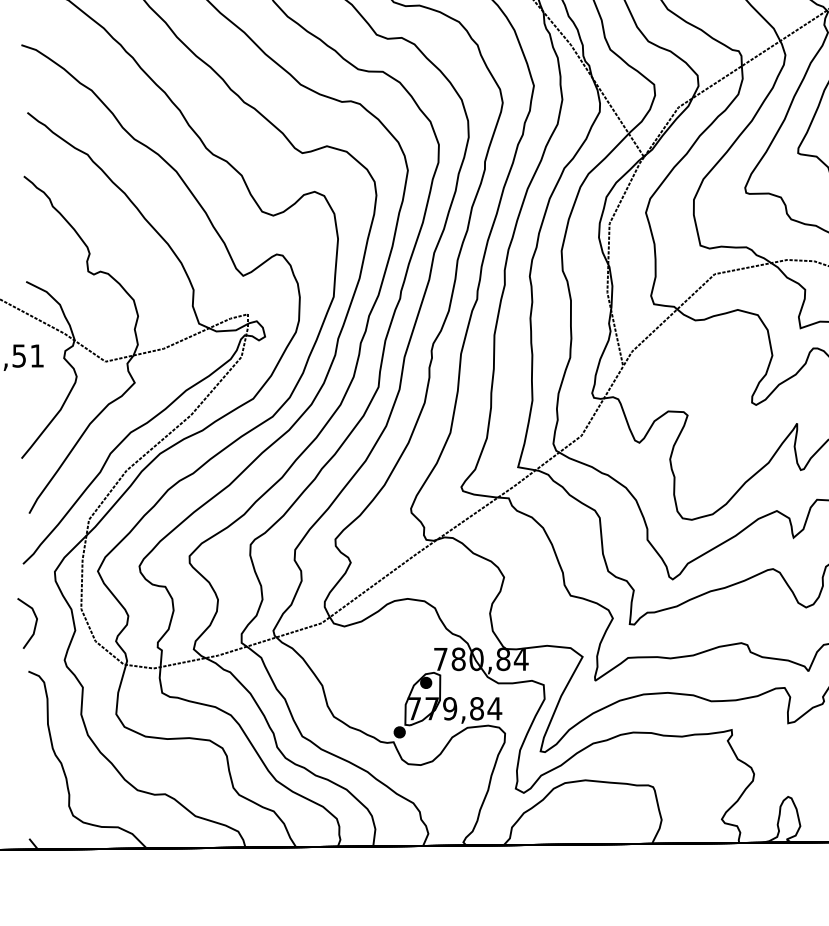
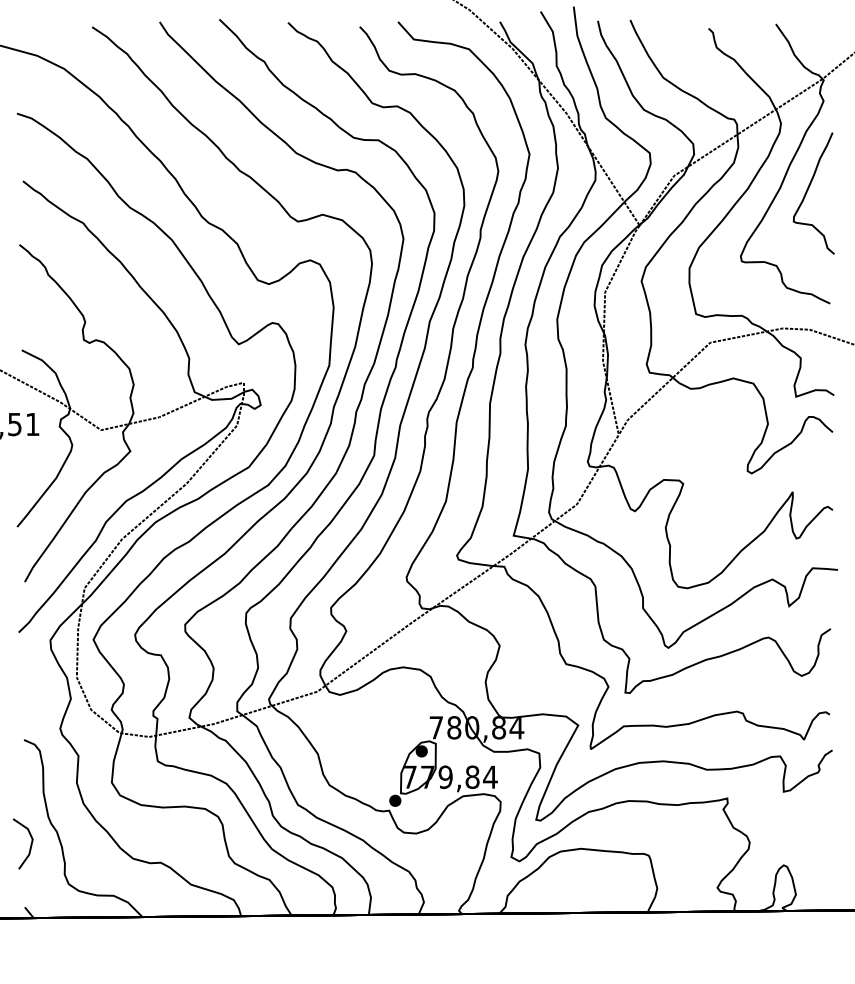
line: (34, 623) -> (30, 843), moved

